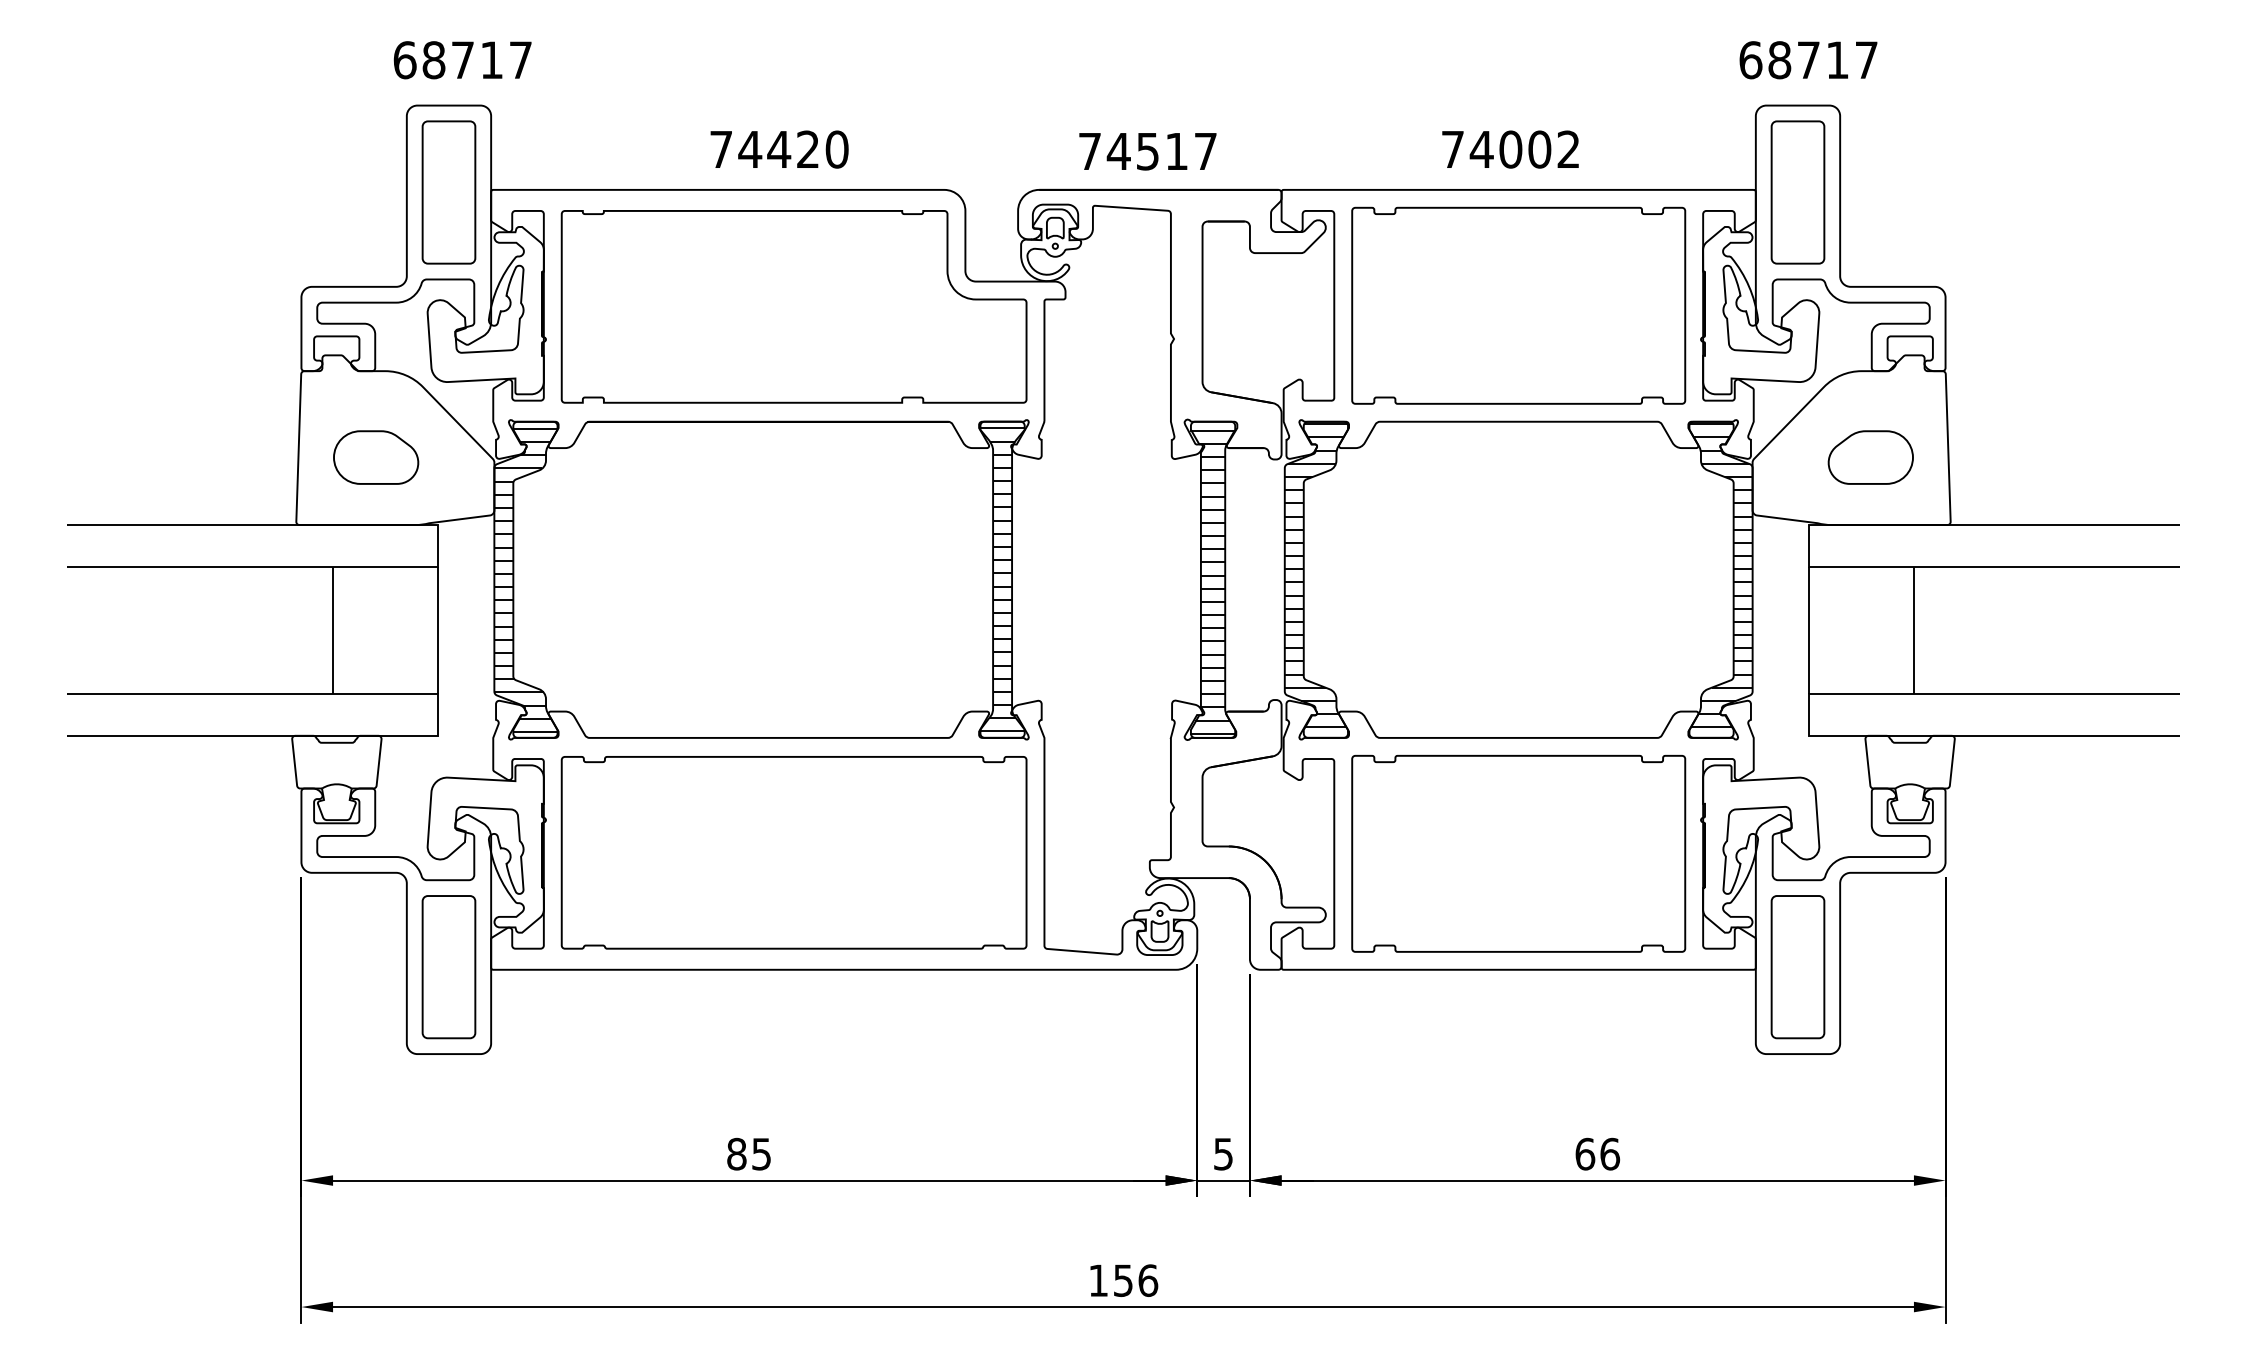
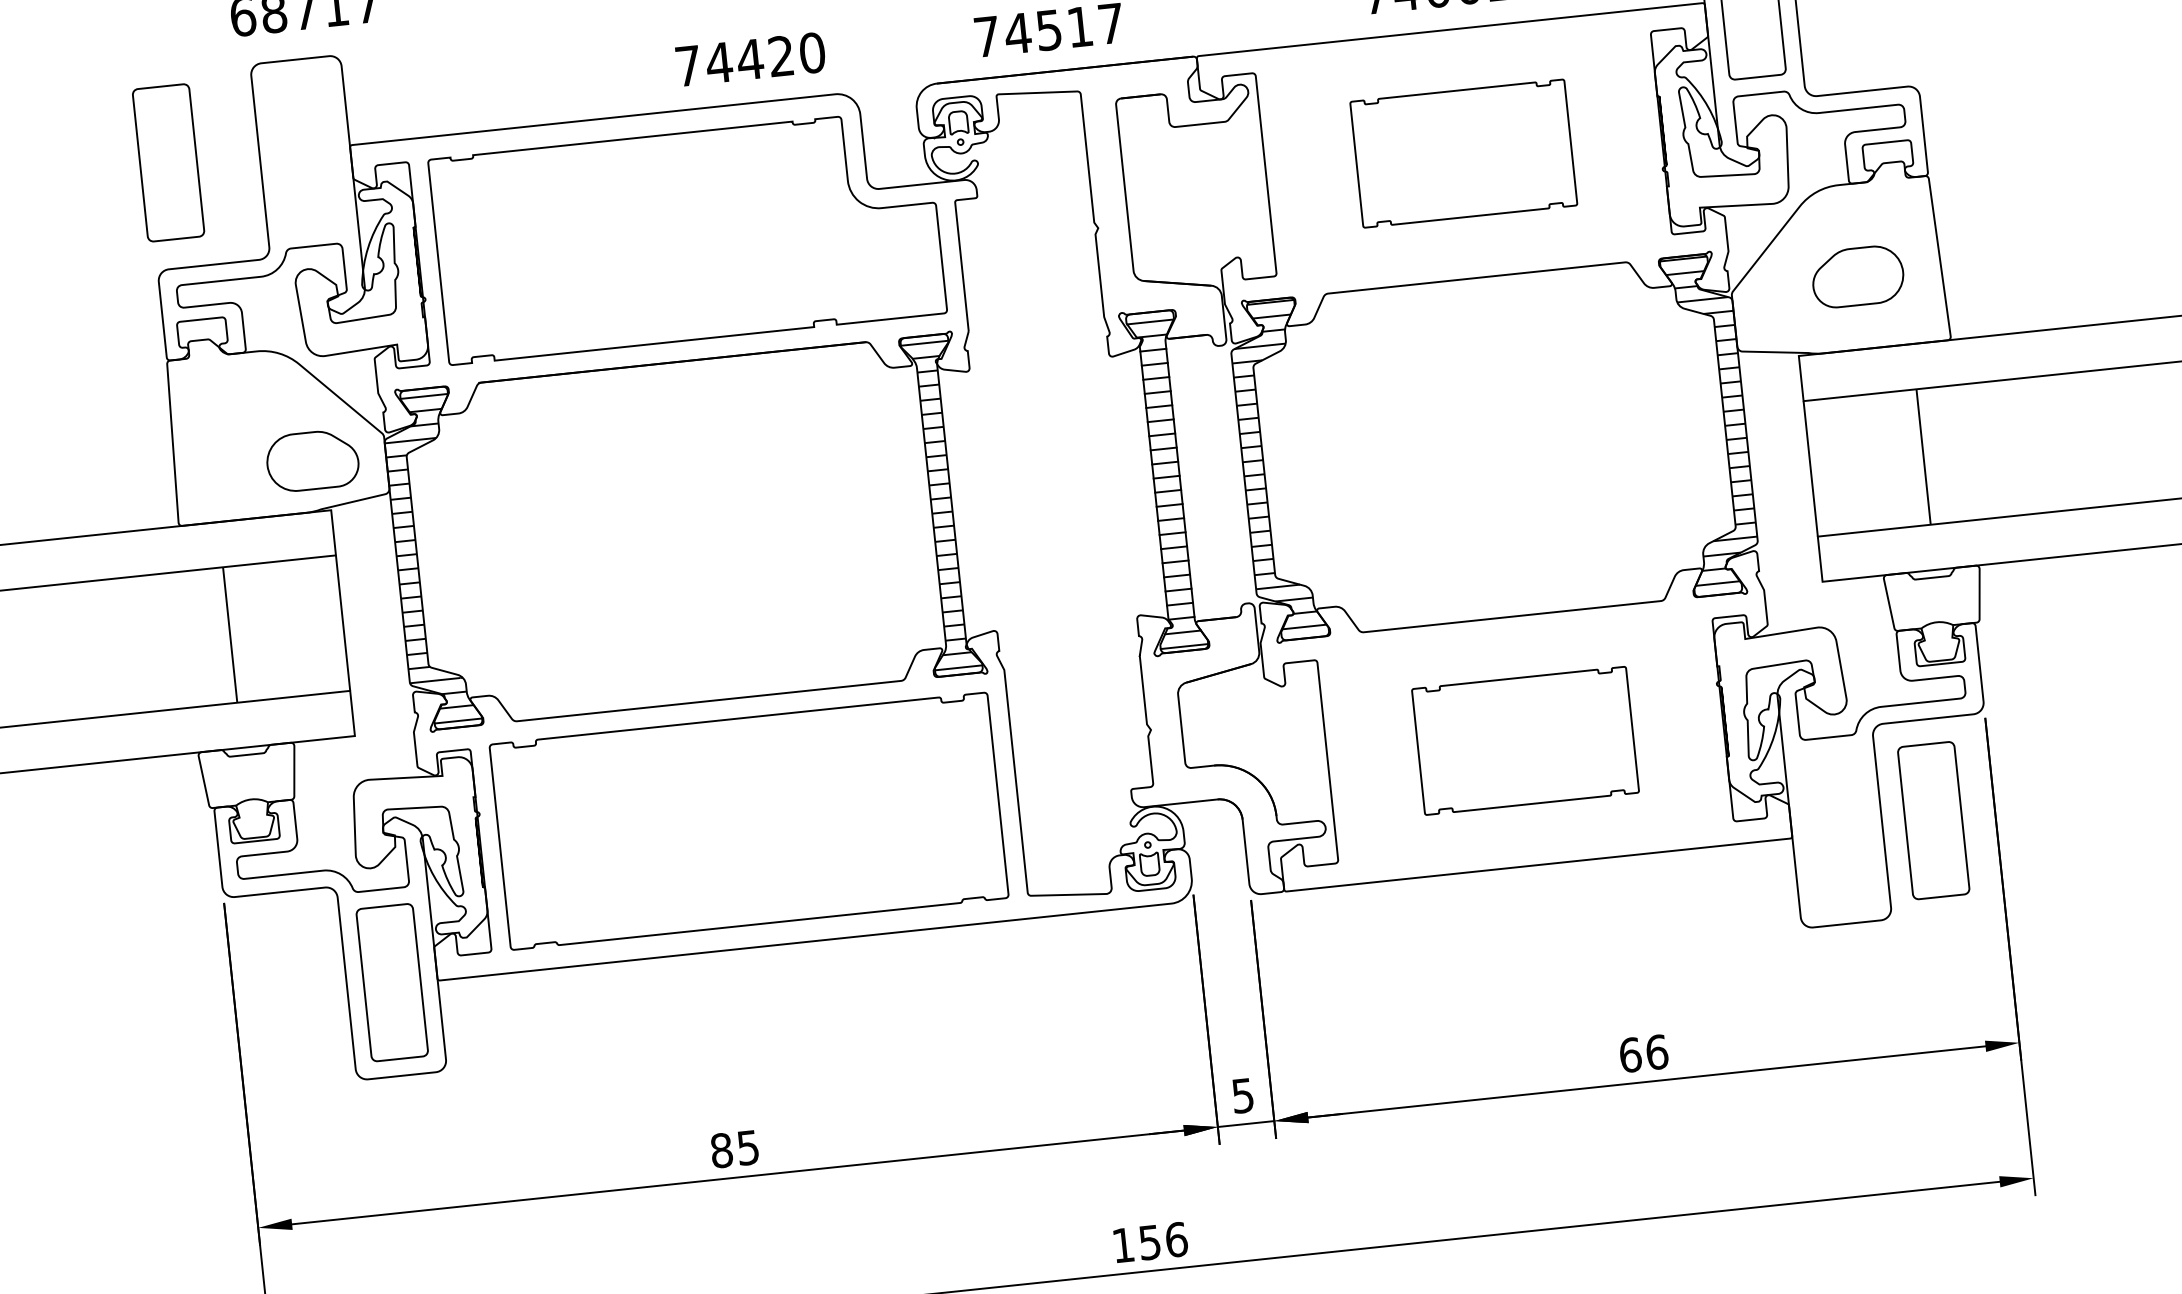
text: (779, 149) -> (750, 59), moved
part: (448, 192) -> (168, 162), moved
part: (1518, 305) -> (1463, 153), size x0.6
part: (376, 457) -> (313, 460), moved
part: (1518, 853) -> (1525, 740), size x0.6
part: (1797, 967) -> (1933, 821), moved

